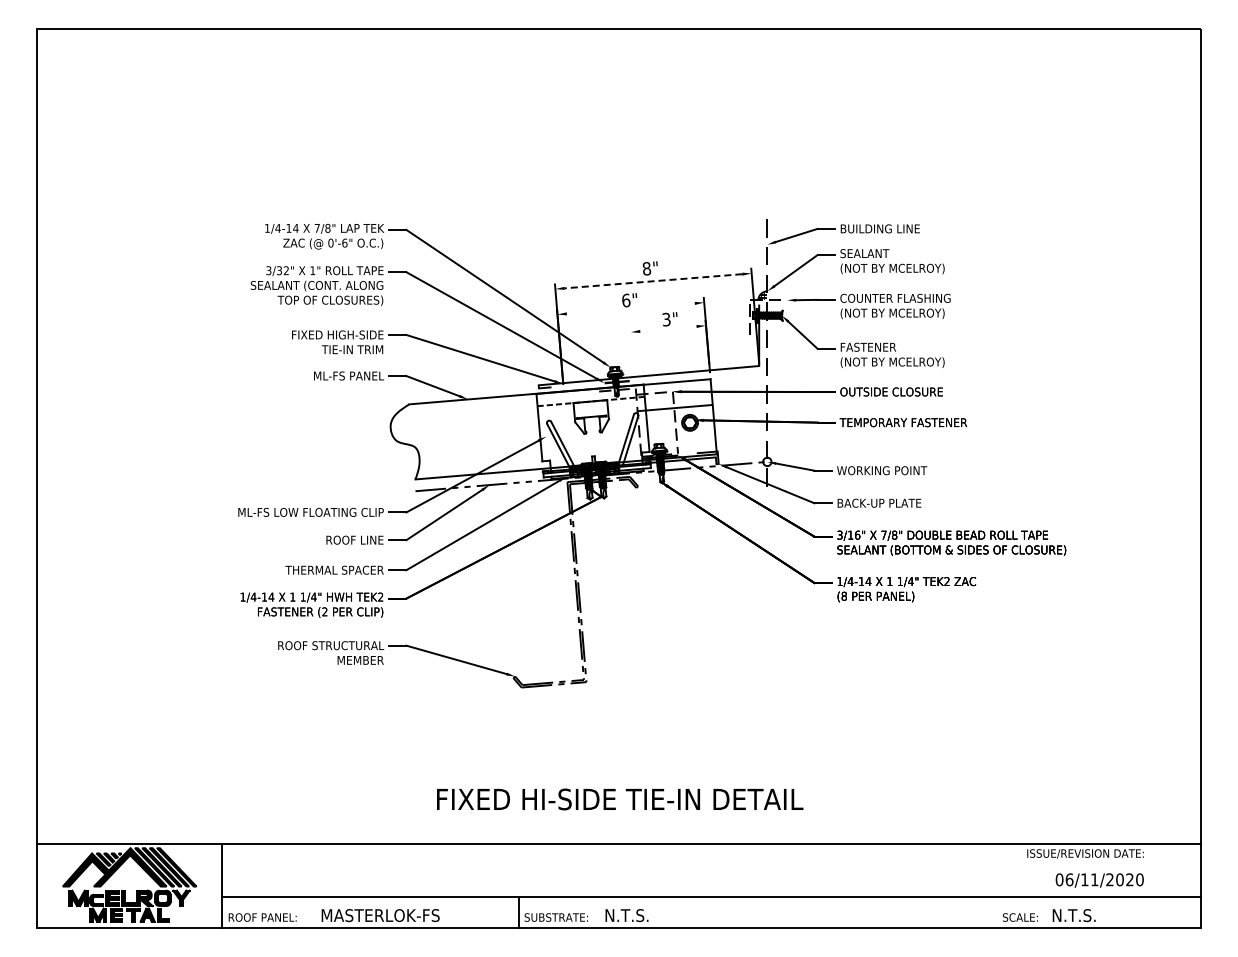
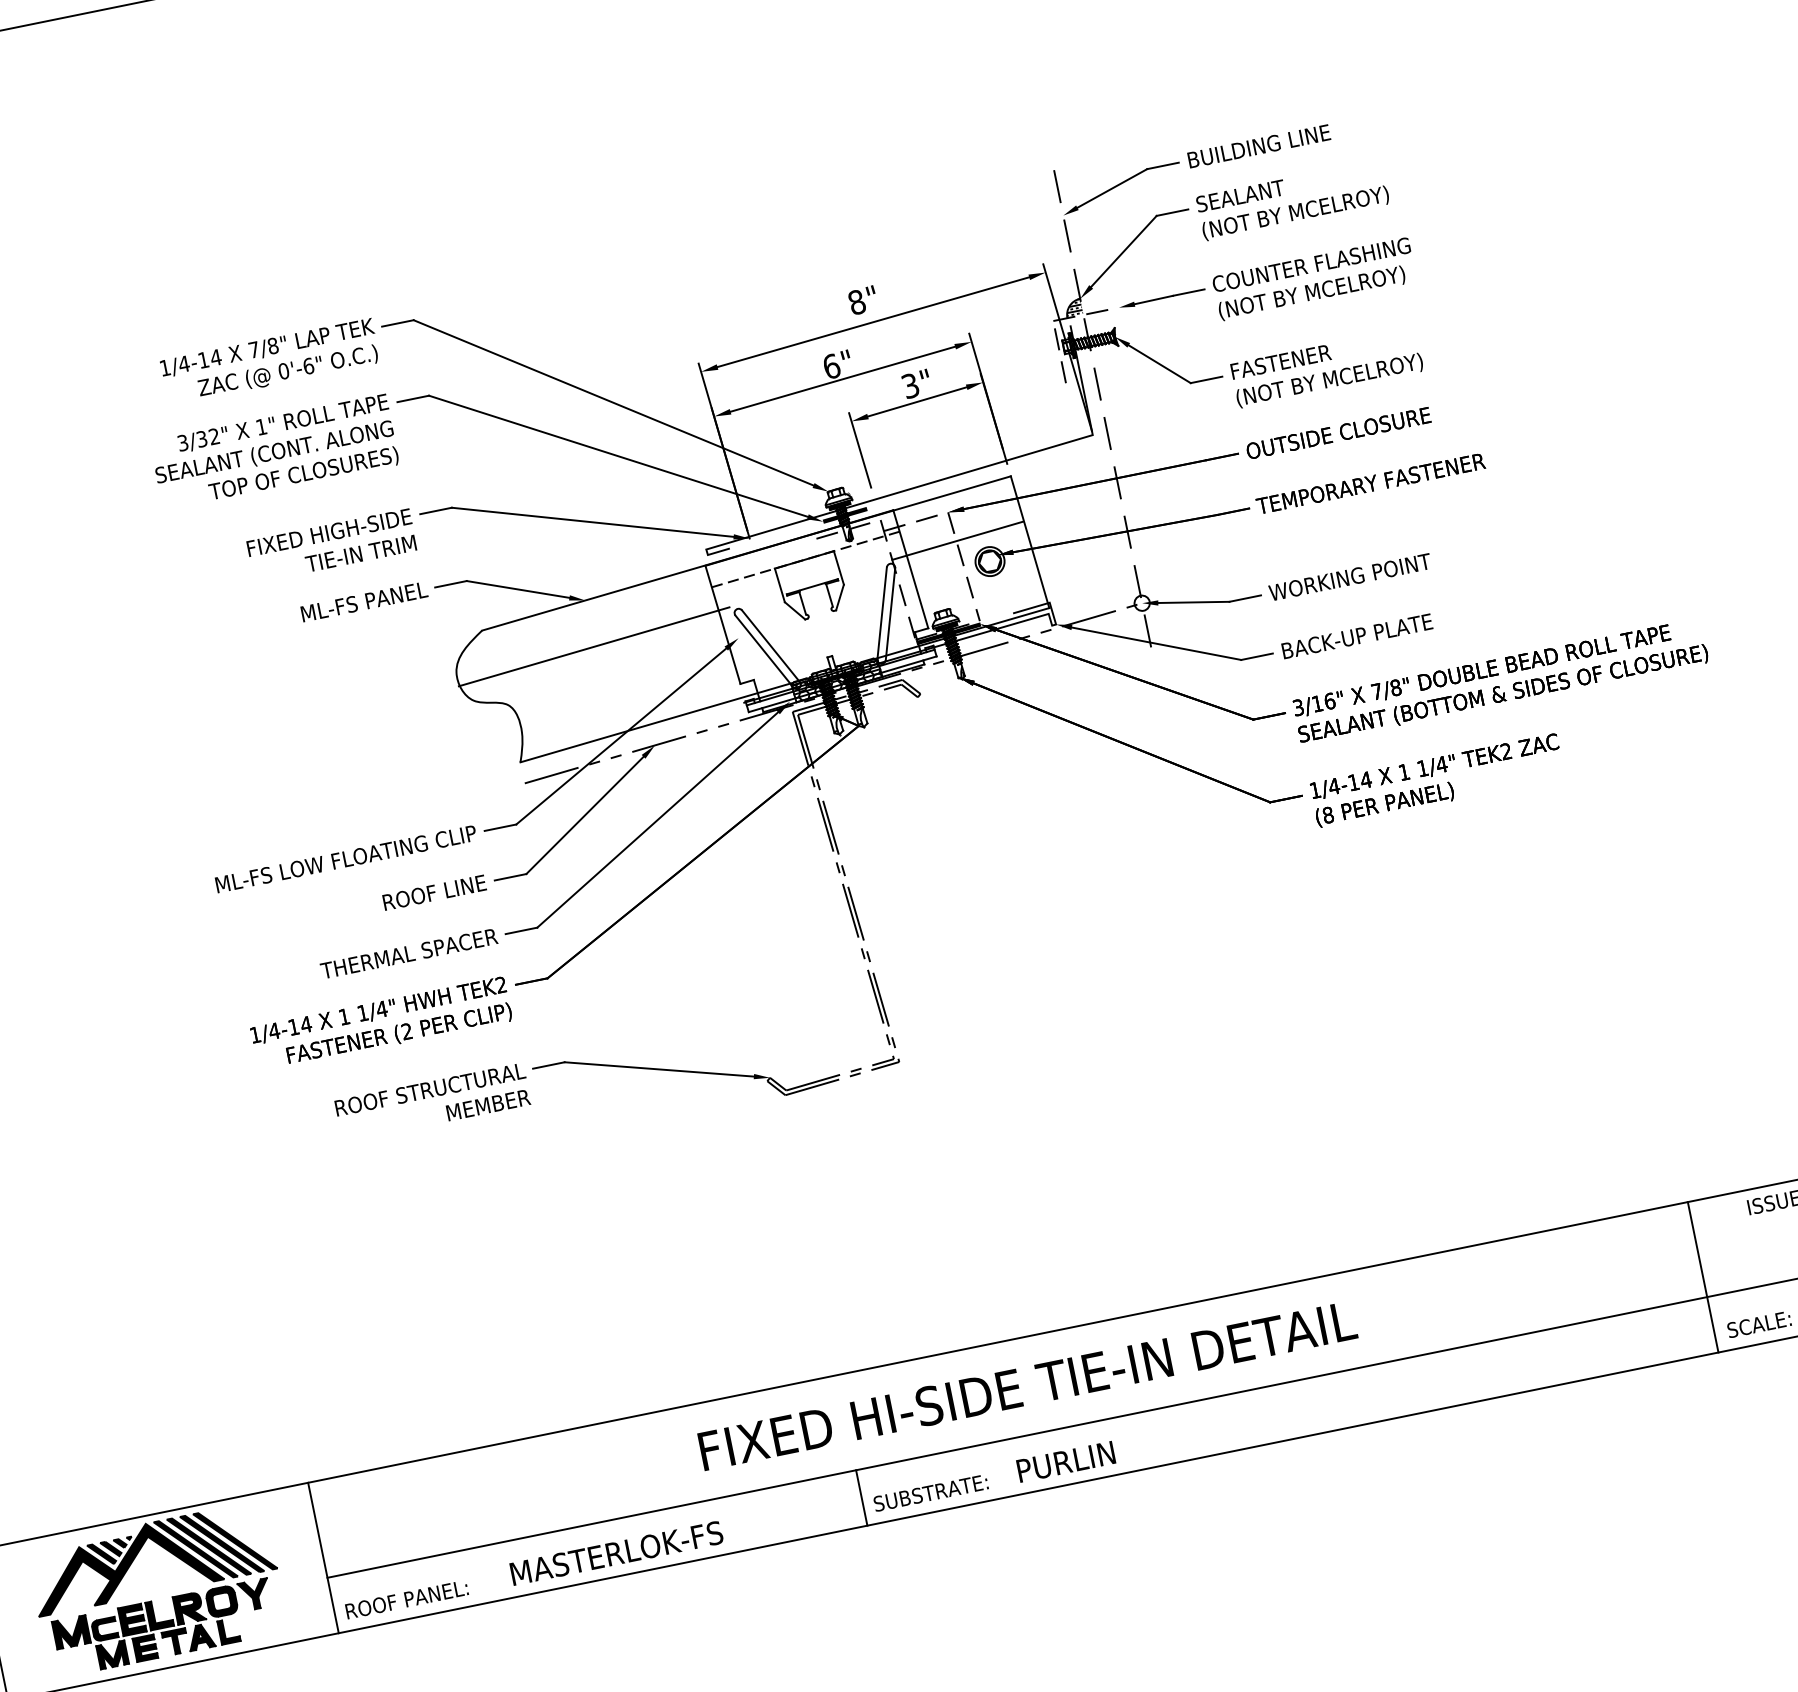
line: (653, 281) -> (873, 322), dashed -> solid
line: (630, 308) -> (842, 379), added
line: (668, 328) -> (917, 401), added
line: (632, 348) -> (860, 449), added
line: (467, 424) -> (593, 645), added
text: (620, 799) -> (1028, 1385), moved
line: (995, 885) -> (1703, 1276), added
text: (633, 915) -> (1067, 1461), N.T.S. -> PURLIN

